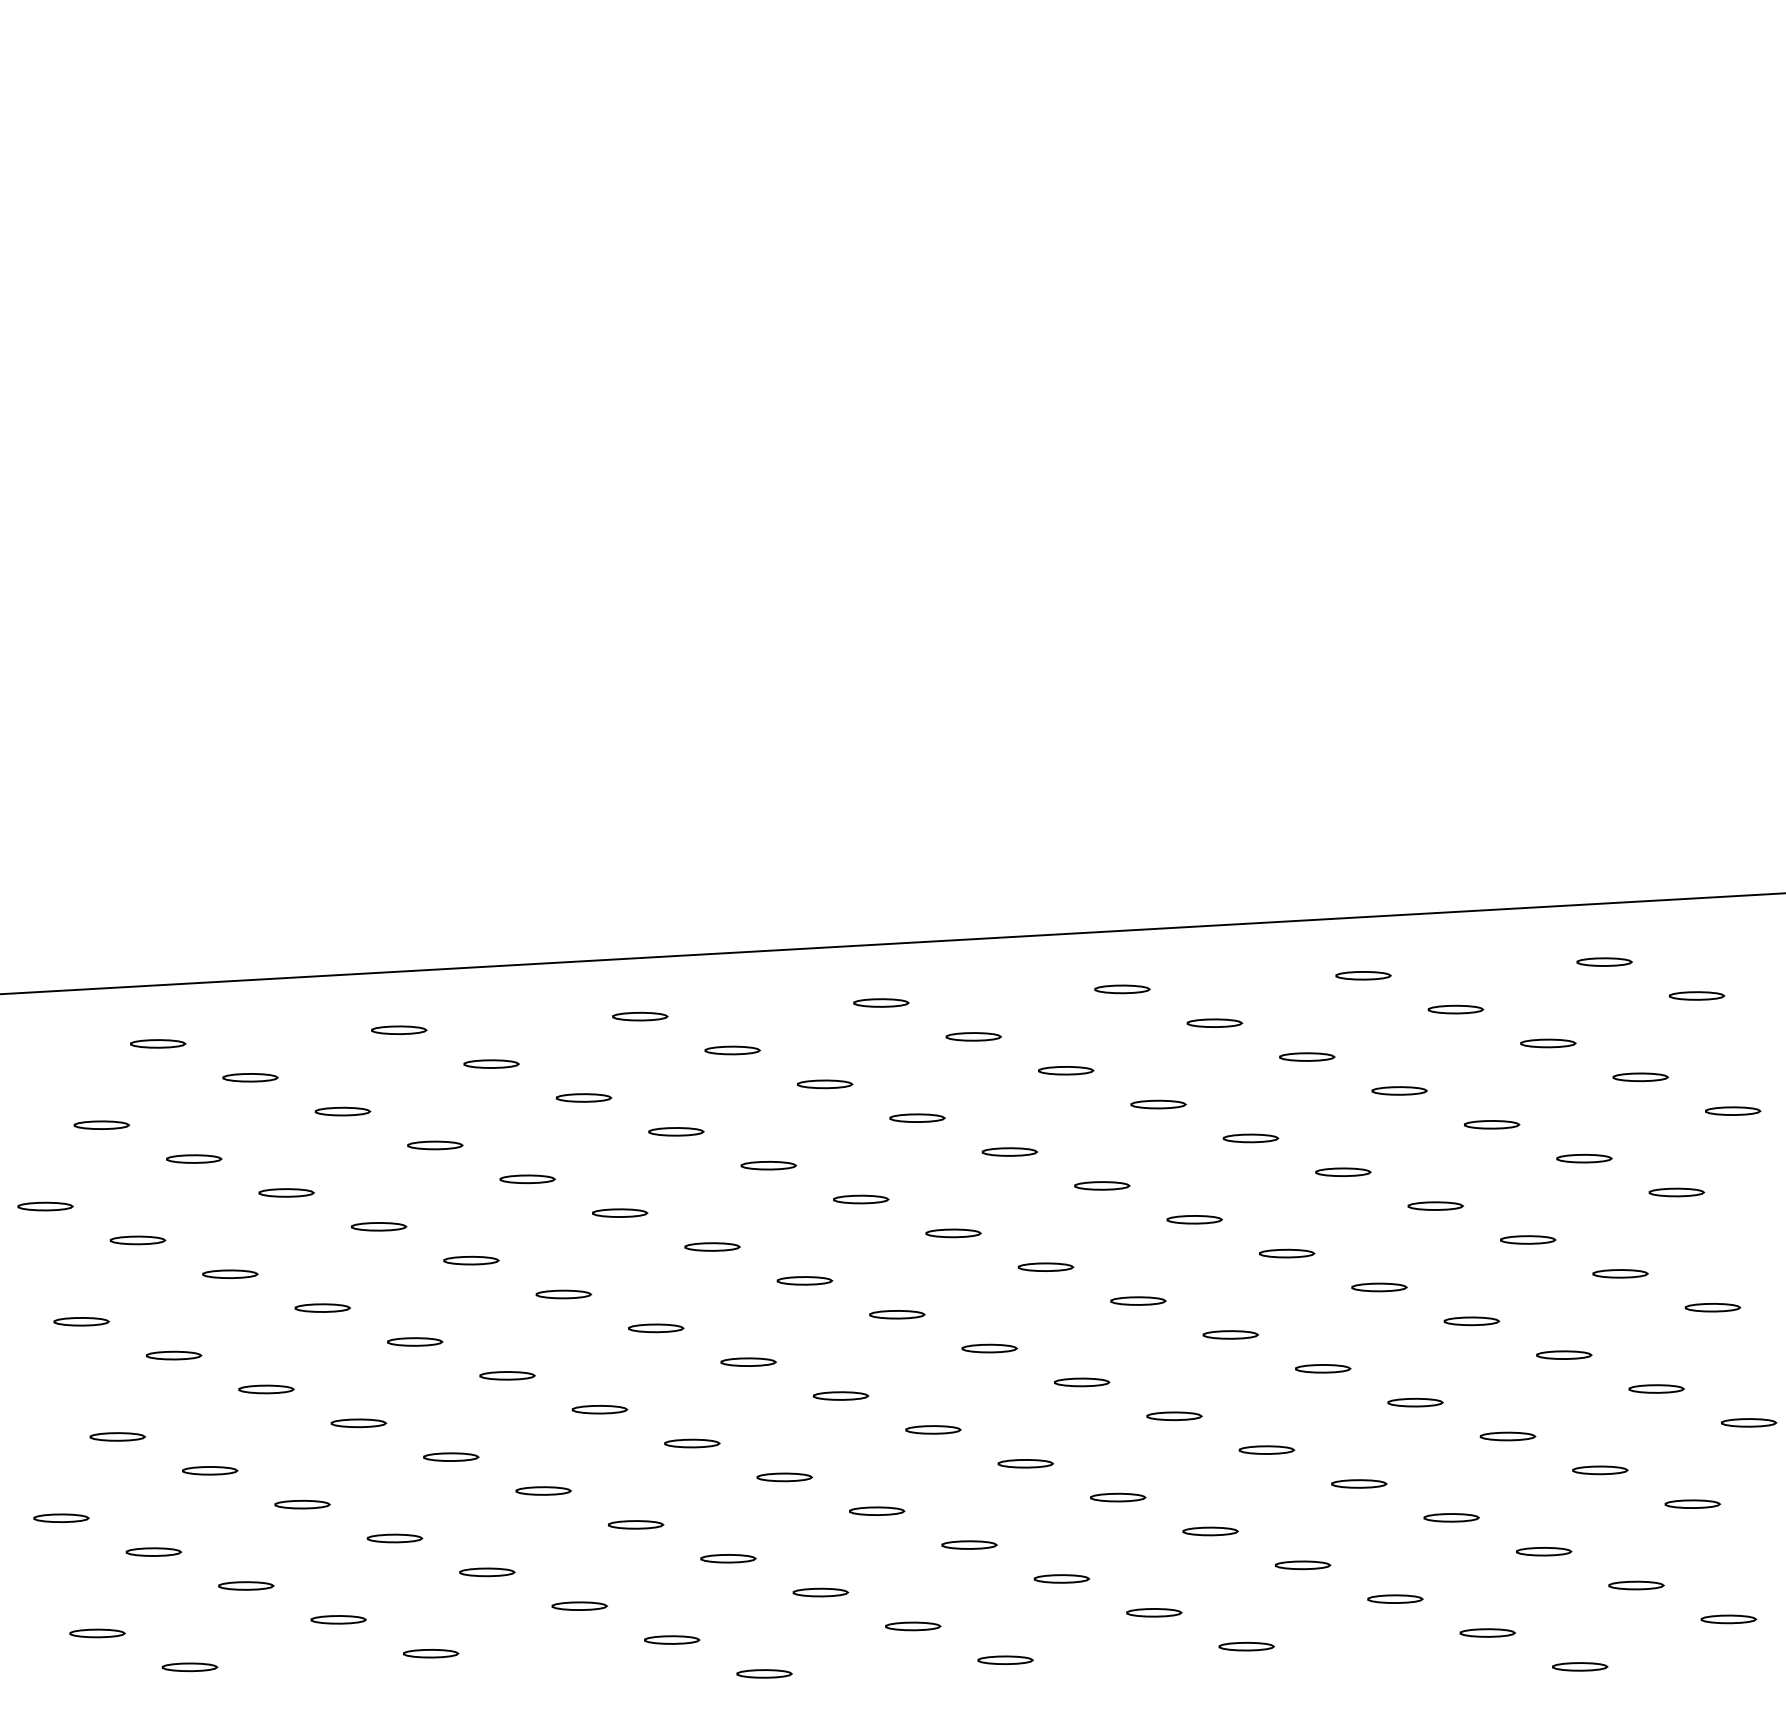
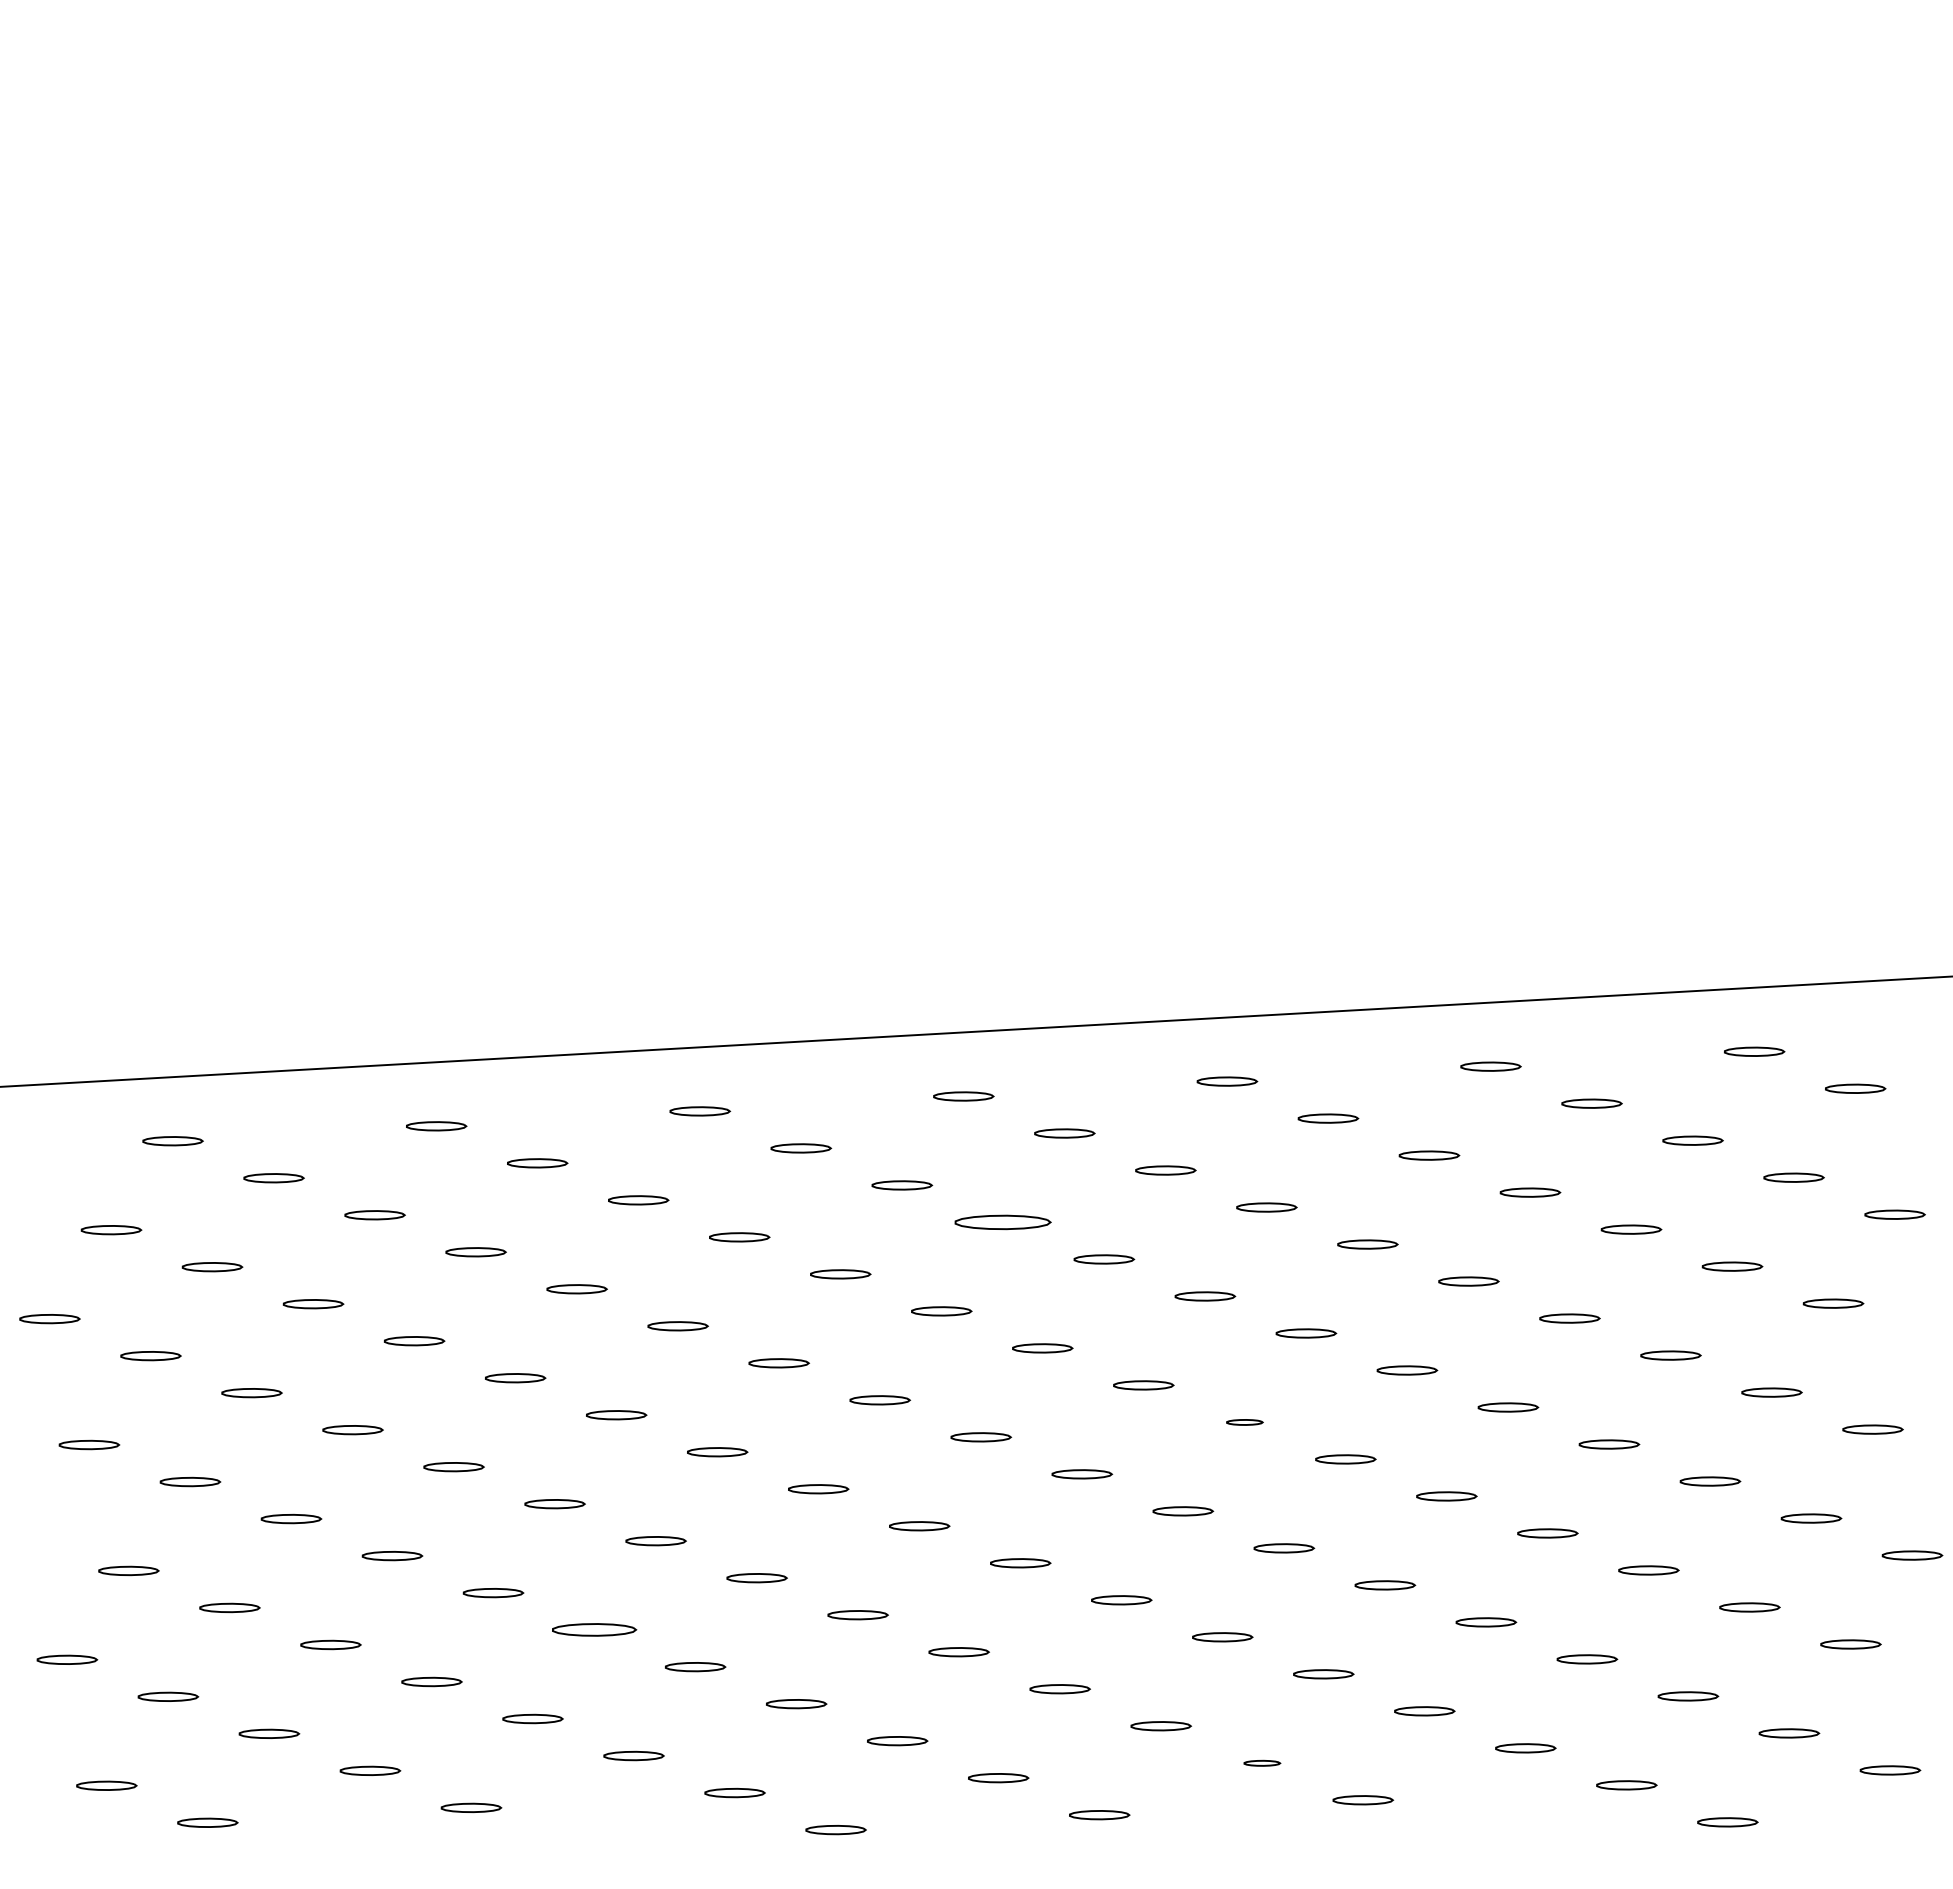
part: (917, 1118) -> (1003, 1222), size x1.6
part: (1138, 1301) -> (1244, 1422), size x0.6
part: (543, 1491) -> (594, 1630), size x1.4
part: (1154, 1613) -> (1262, 1763), size x0.6

